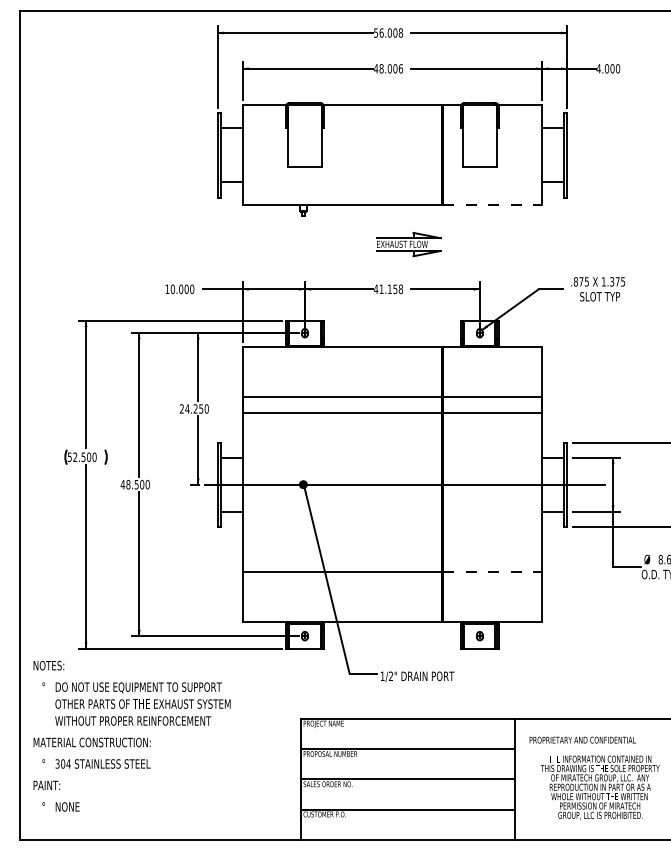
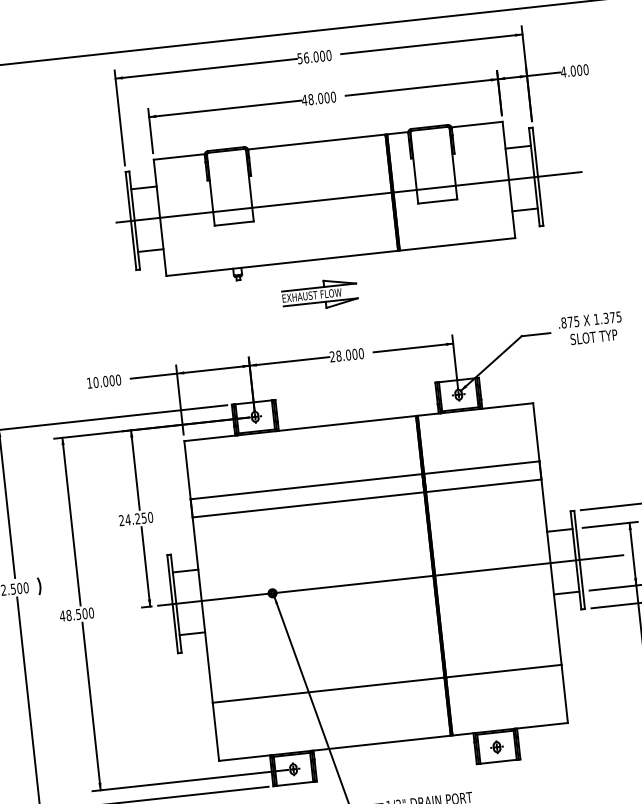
text: (400, 32) -> (328, 54), 56.008 -> 56.000
text: (401, 68) -> (334, 96), 48.006 -> 48.000
line: (404, 155) -> (348, 197), added
line: (492, 205) -> (457, 244), dashed -> solid
part: (408, 244) -> (319, 294), moved
text: (388, 289) -> (346, 355), 41.158 -> 28.000
line: (492, 572) -> (503, 671), dashed -> solid

